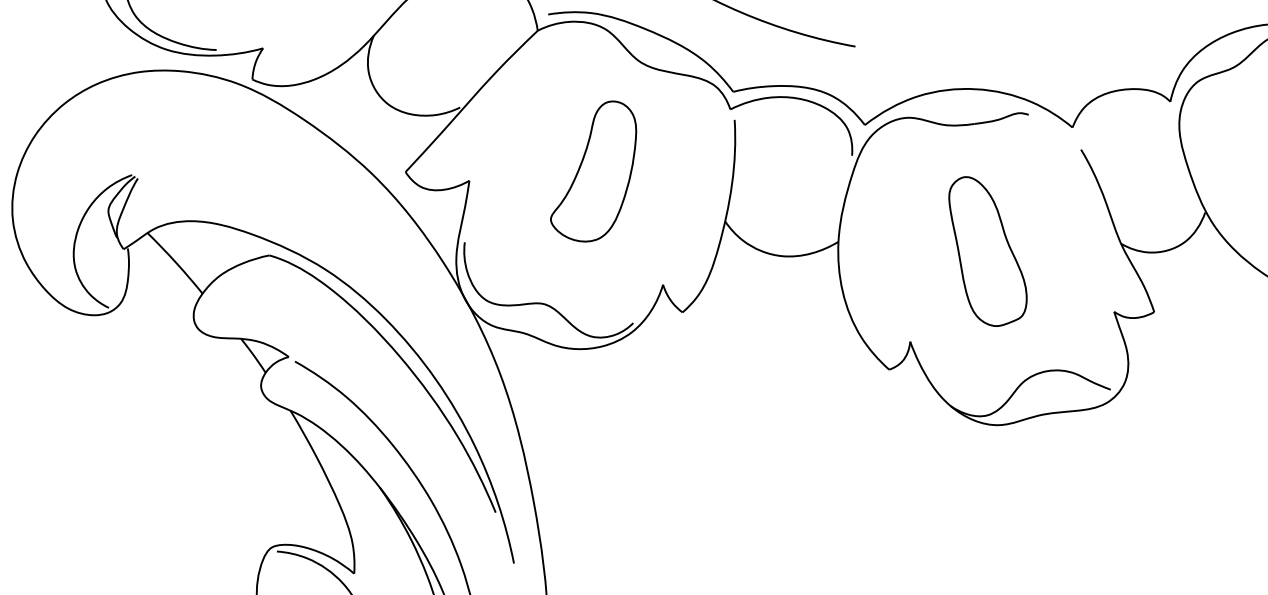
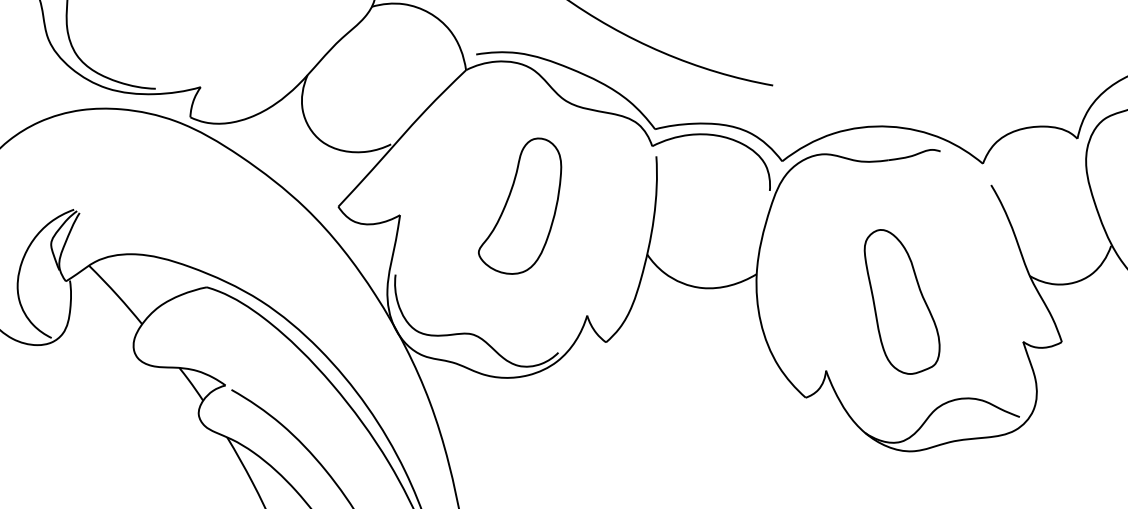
part: (987, 251) -> (901, 301), moved

